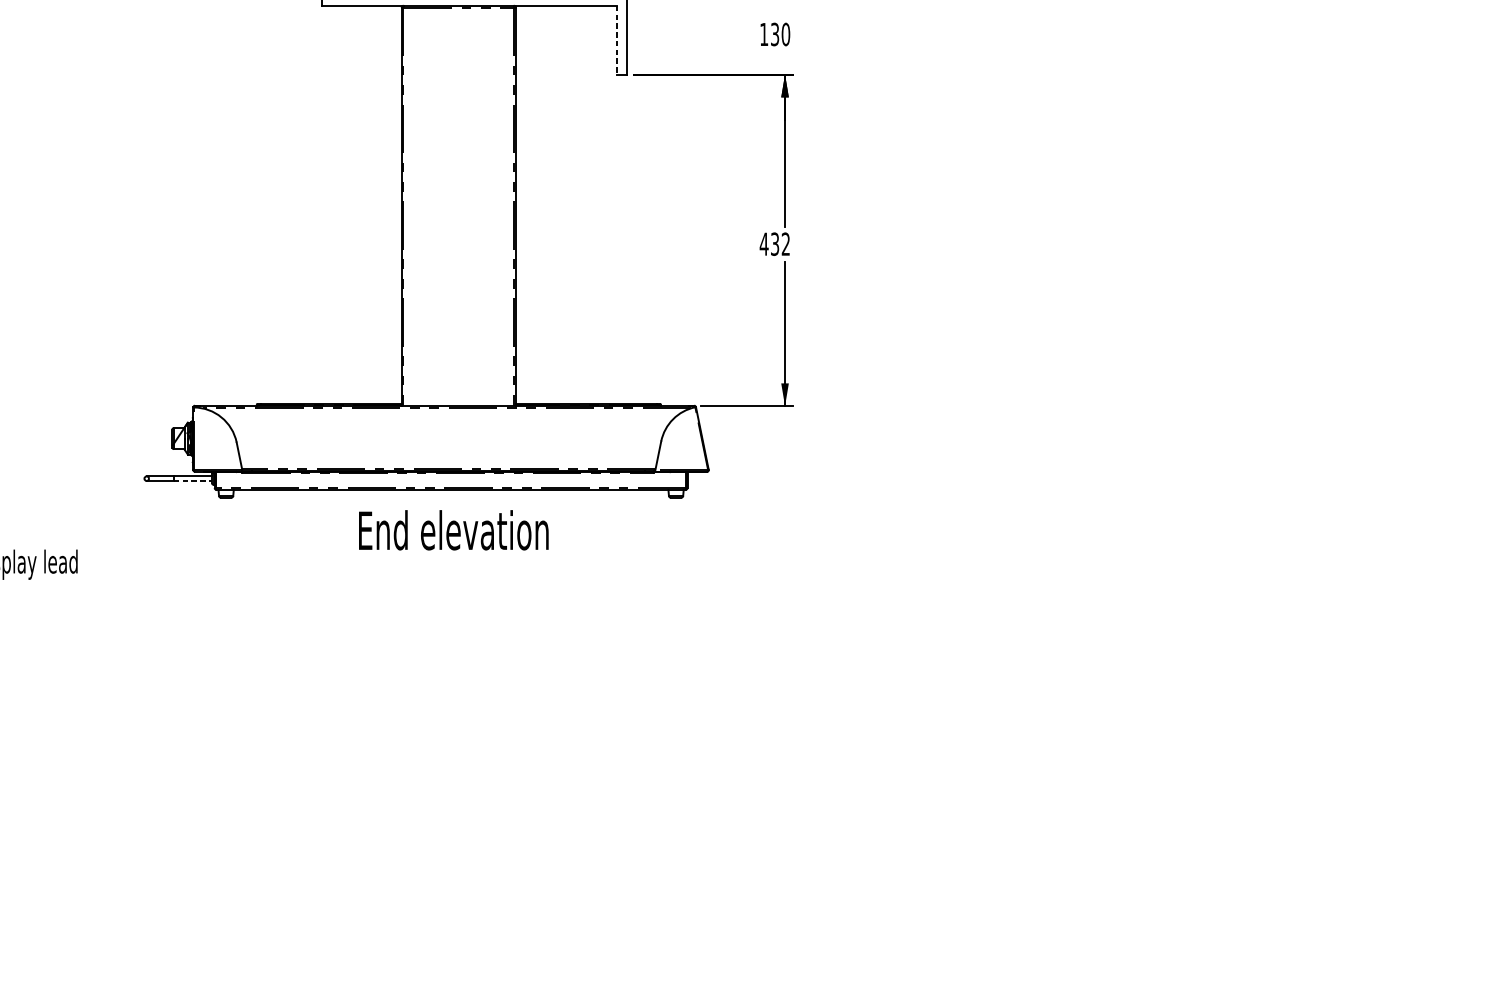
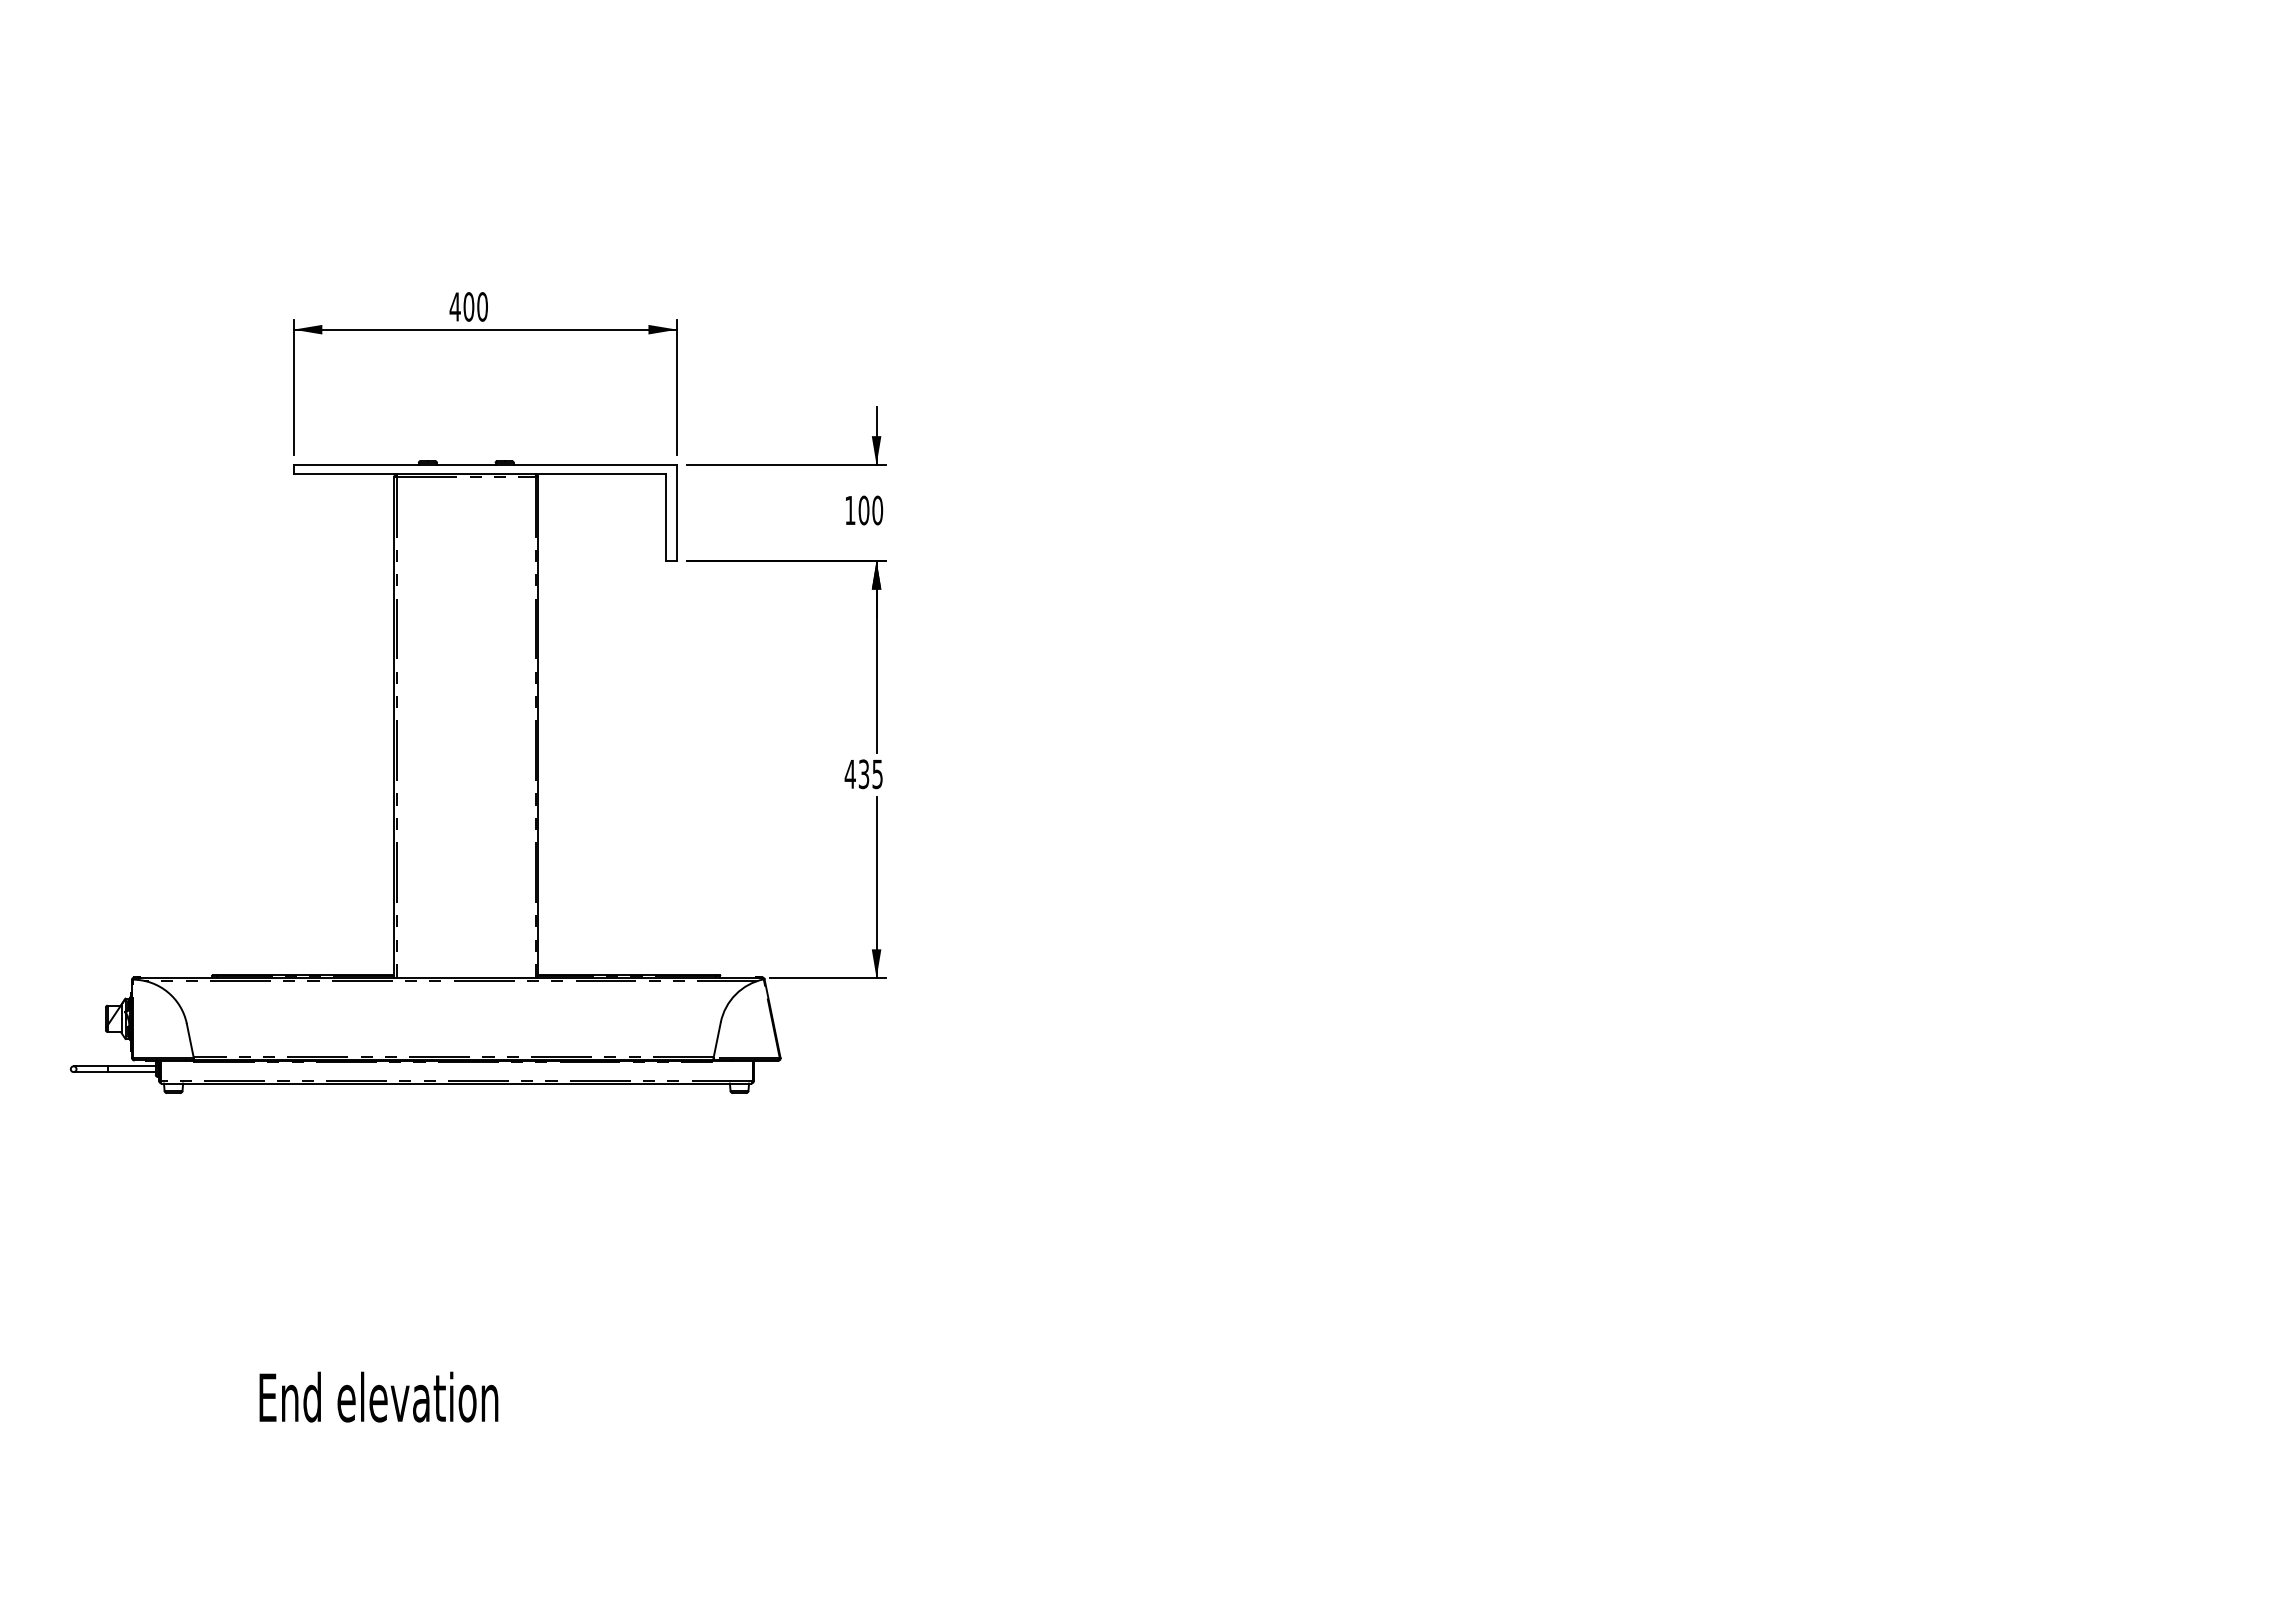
text: (774, 34) -> (863, 510), 130 -> 100
line: (617, 40) -> (665, 518), dashed -> solid
text: (785, 244) -> (877, 774), 432 -> 435
line: (192, 481) -> (131, 1072), dashed -> solid
text: (453, 529) -> (378, 1396), moved

